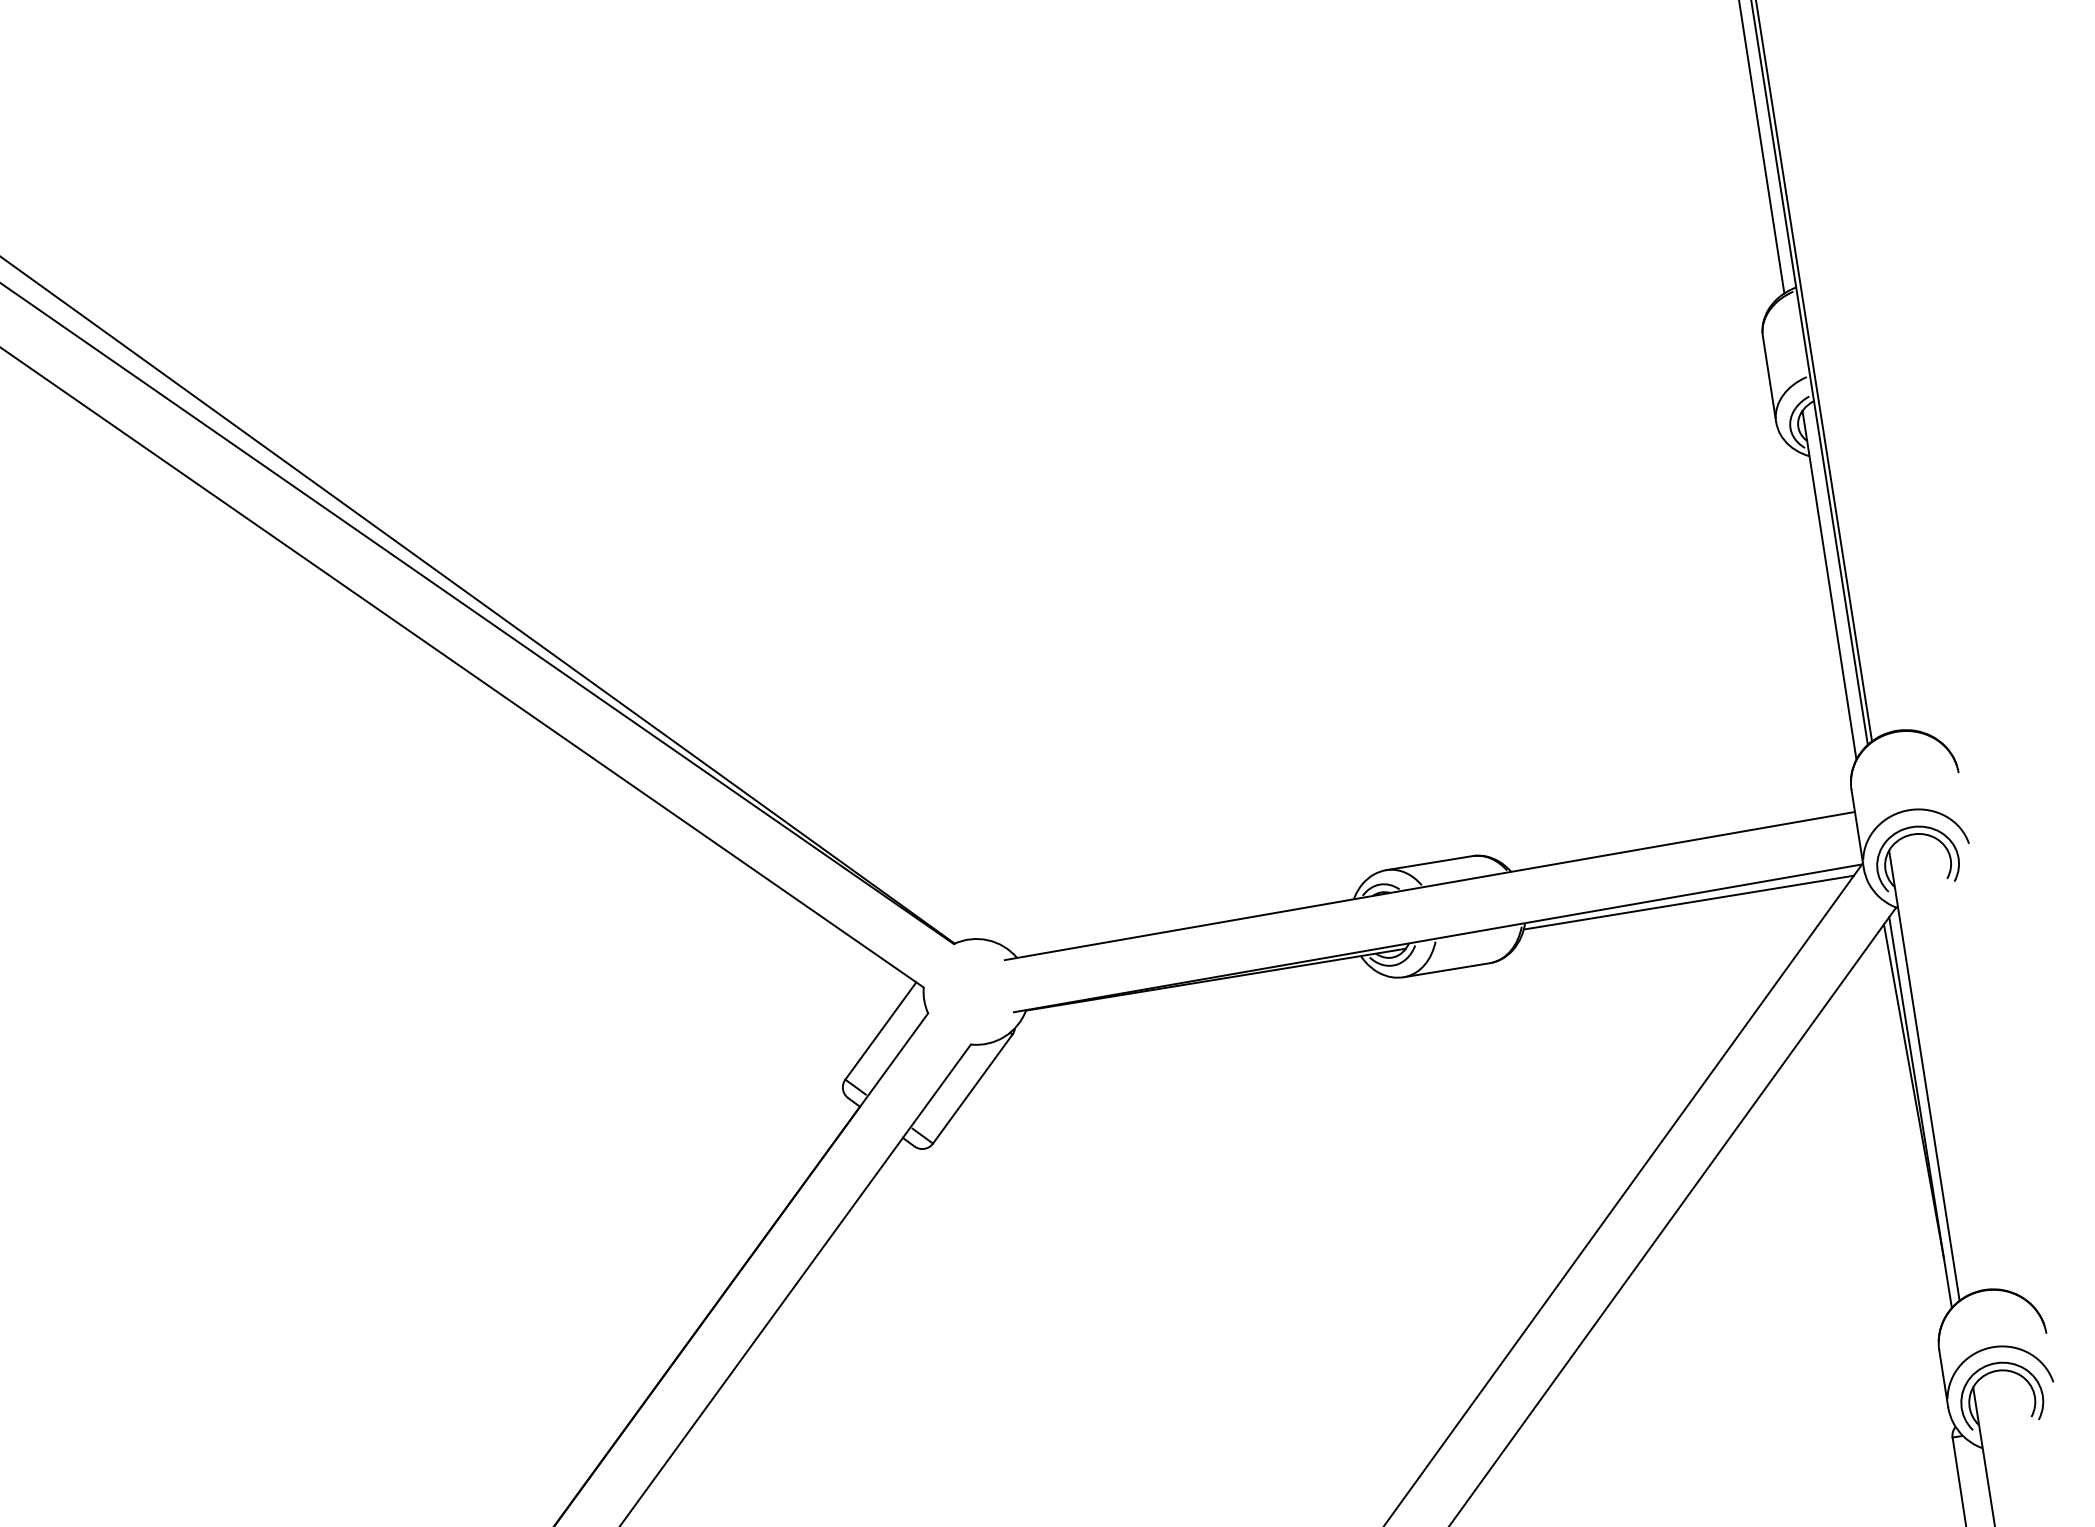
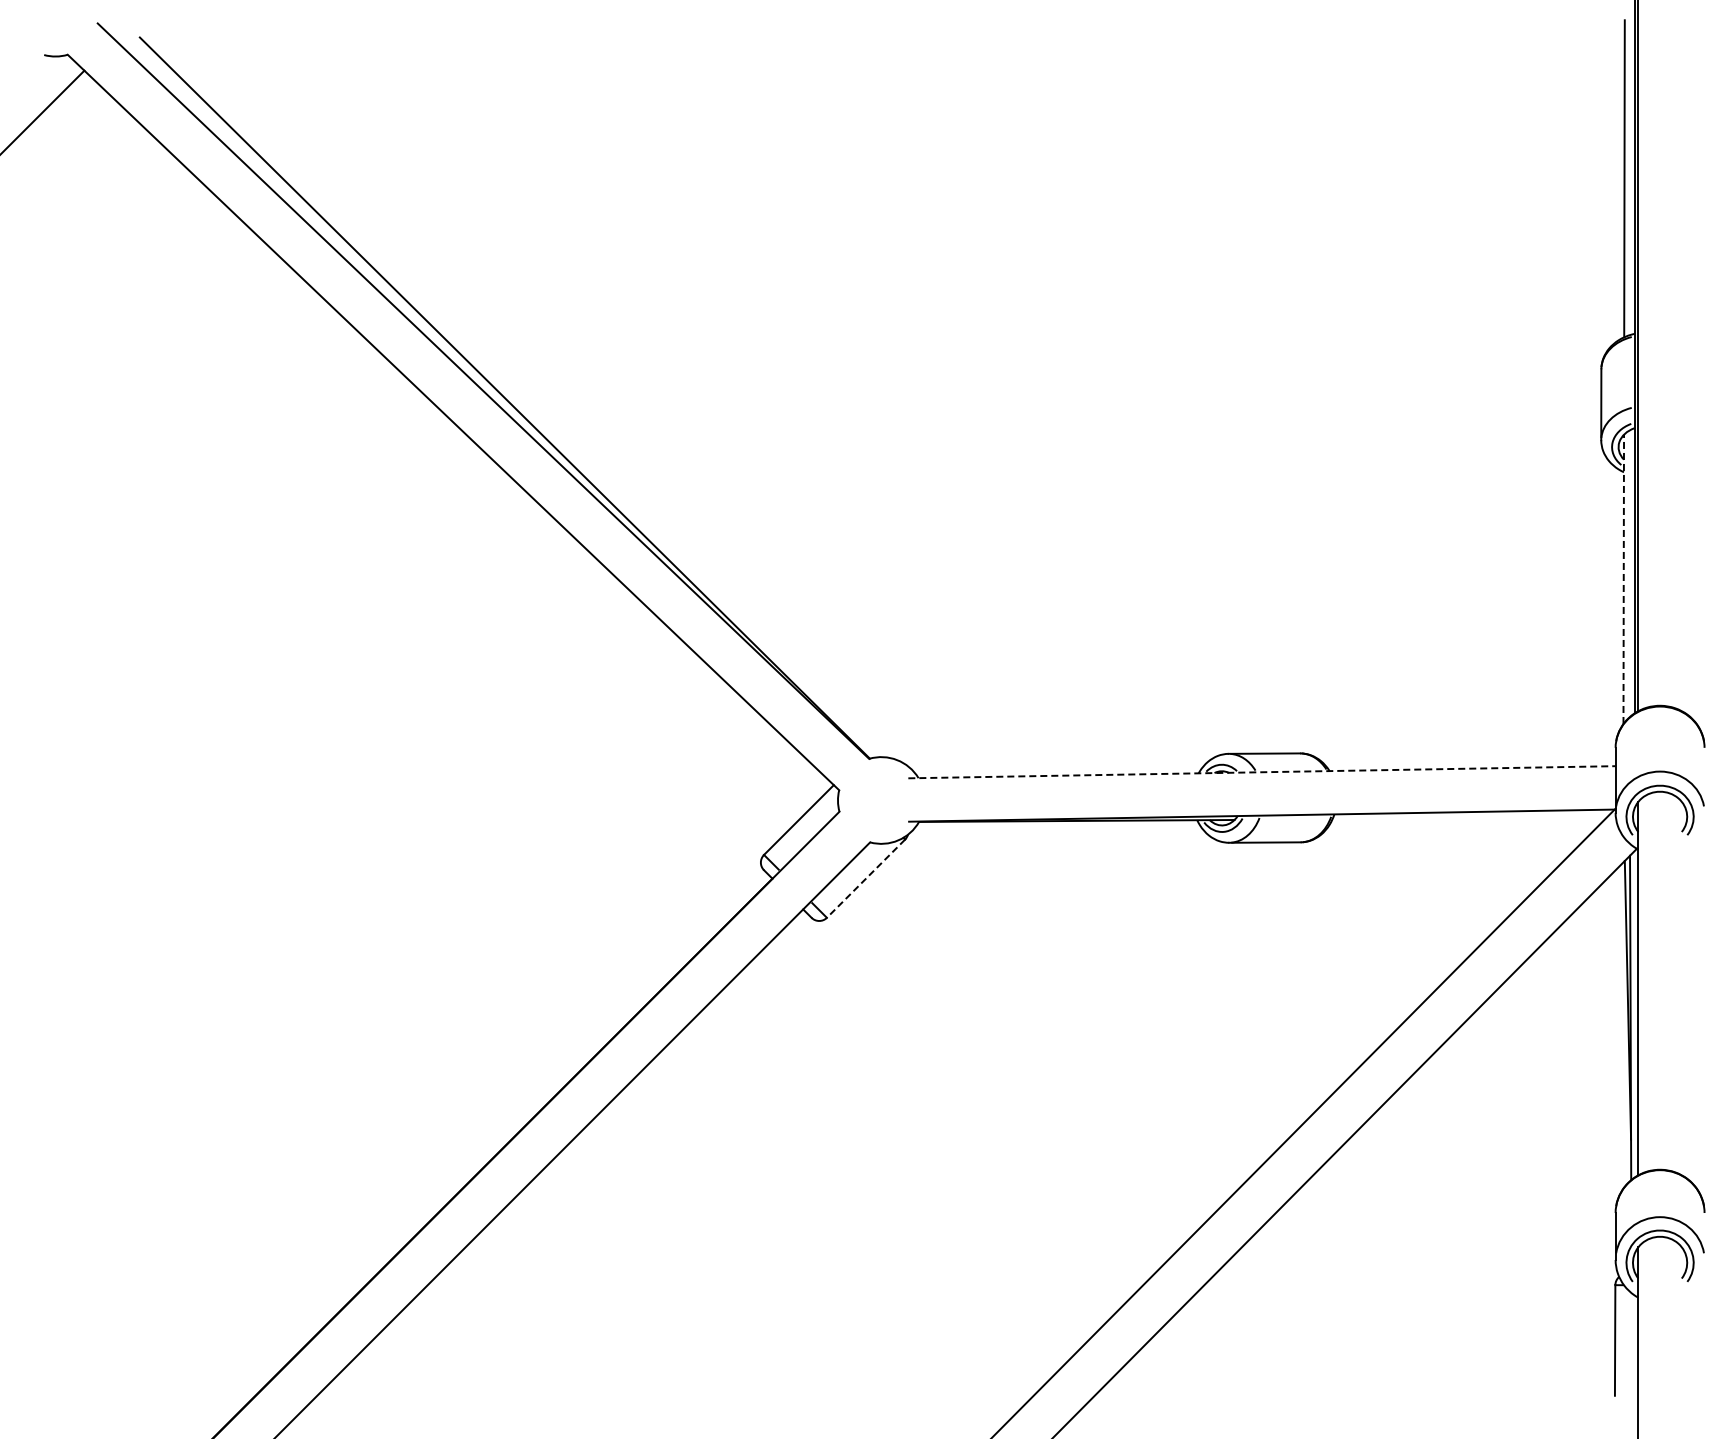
line: (1829, 585) -> (1623, 579), solid -> dashed
line: (1429, 886) -> (1261, 772), solid -> dashed
line: (1688, 902) -> (1469, 818), removed
line: (972, 1090) -> (865, 879), solid -> dashed

